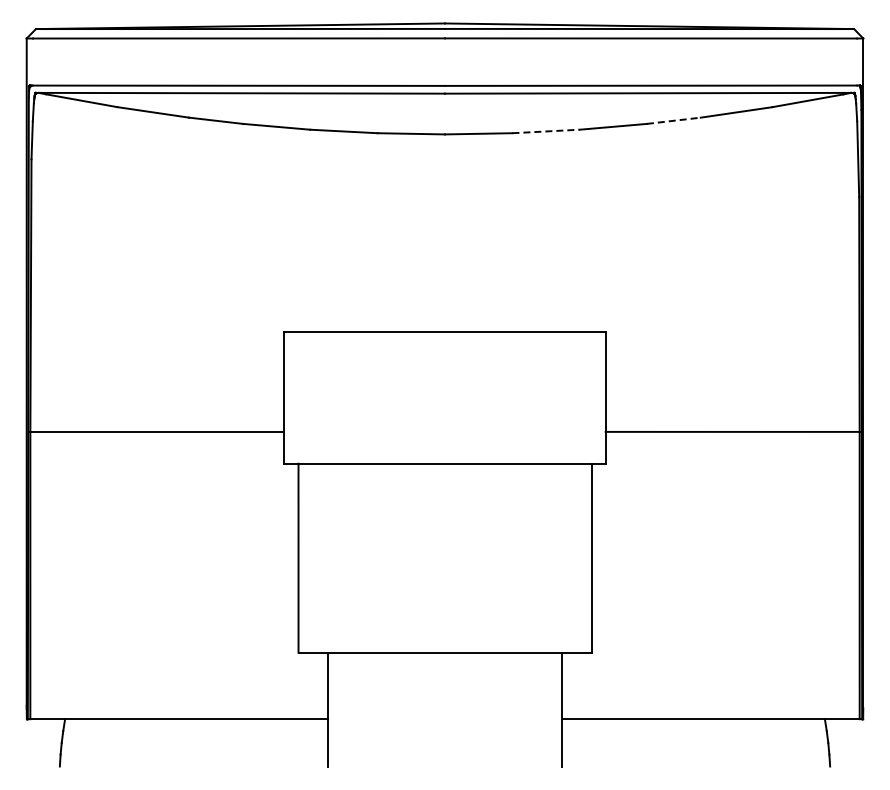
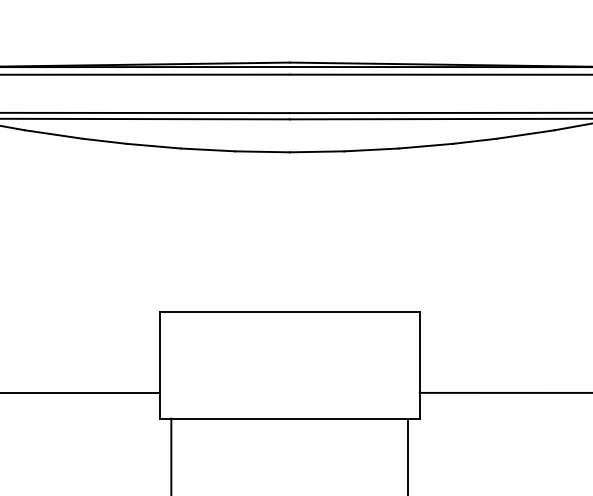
line: (674, 120) -> (475, 141), dashed -> solid
line: (546, 131) -> (371, 149), dashed -> solid

